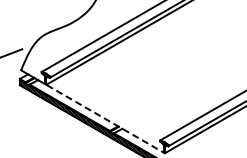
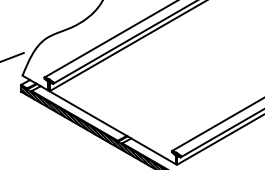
line: (105, 119) -> (113, 128), dashed -> solid

